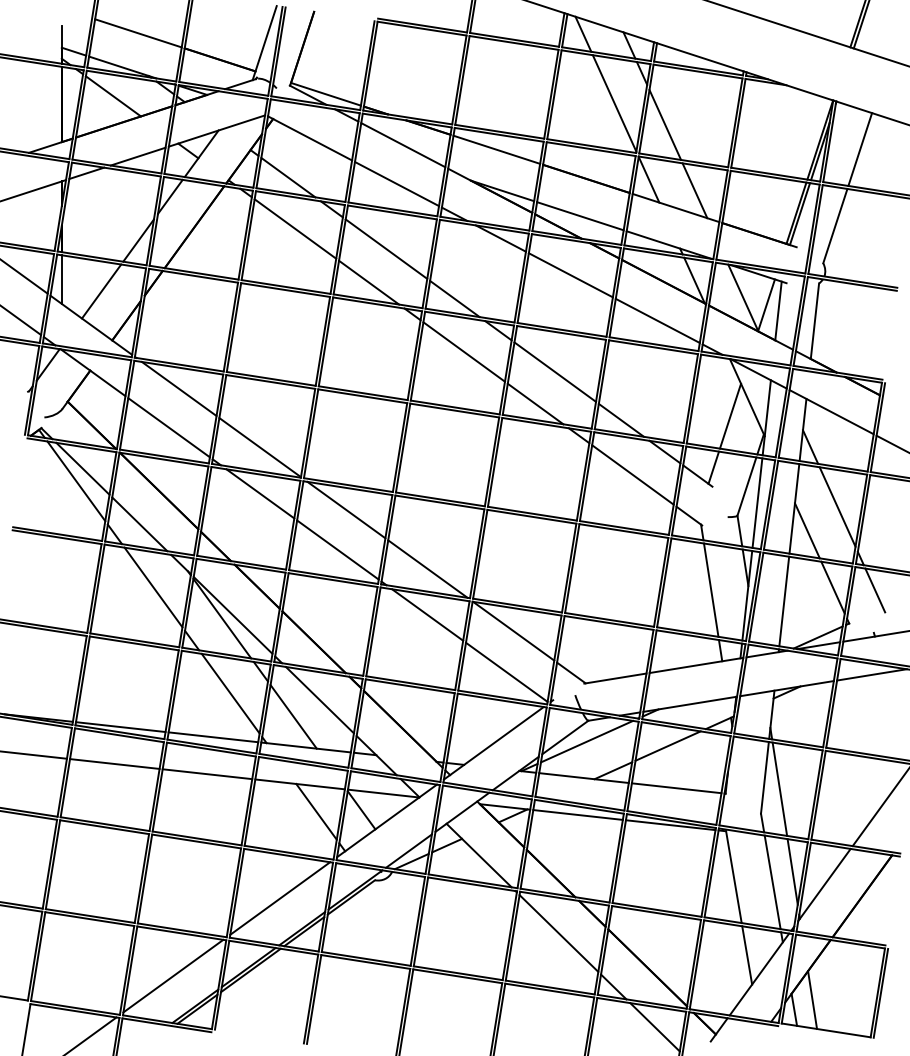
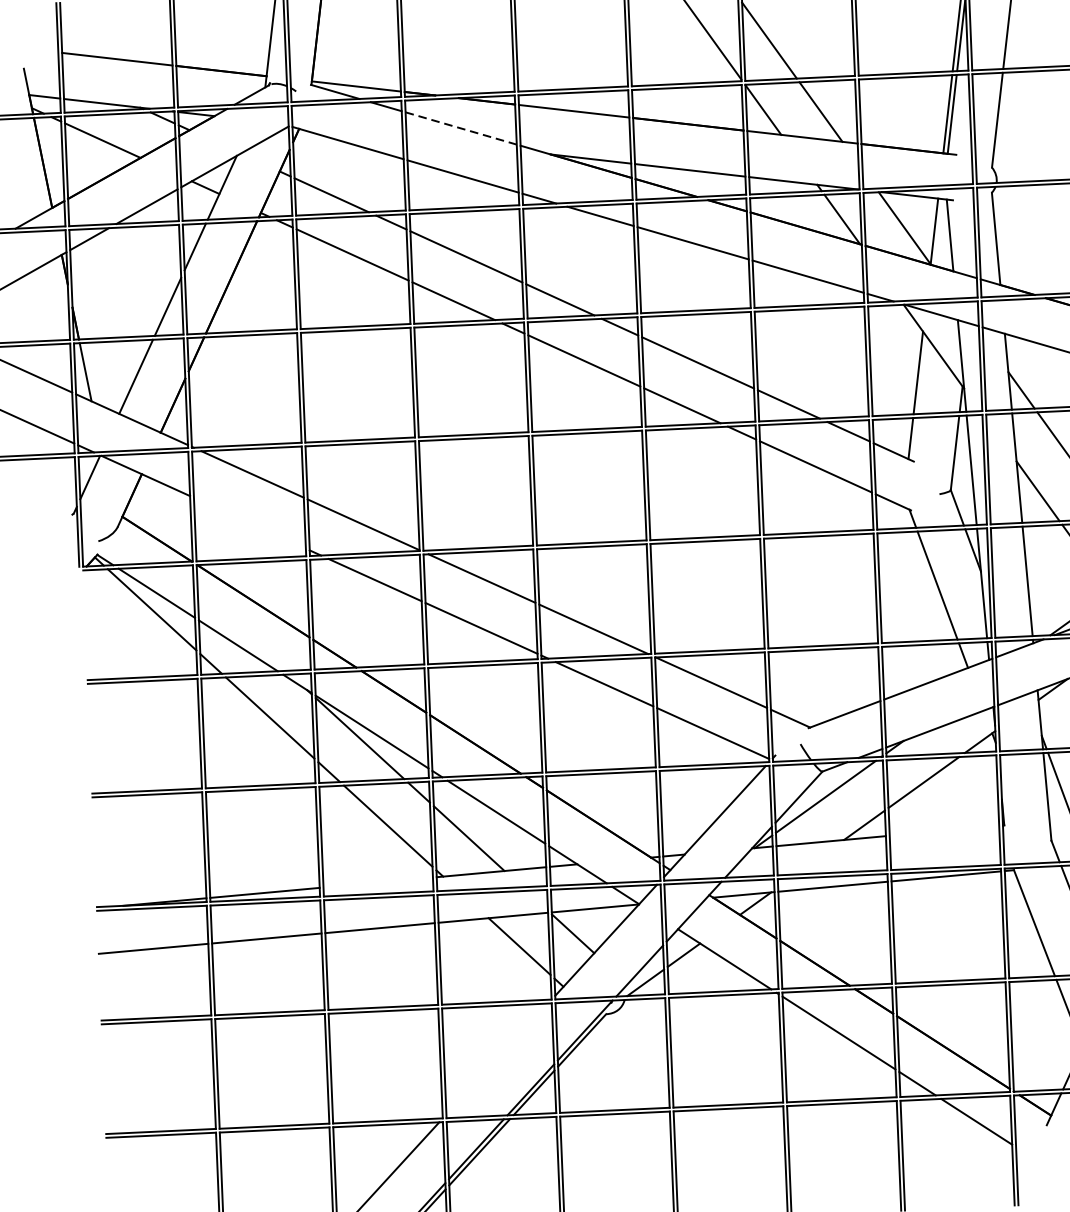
line: (403, 145) -> (461, 128), solid -> dashed
line: (168, 427) -> (249, 523), removed
line: (213, 737) -> (378, 882), removed
line: (676, 788) -> (944, 831), removed
line: (280, 898) -> (497, 1058), removed

